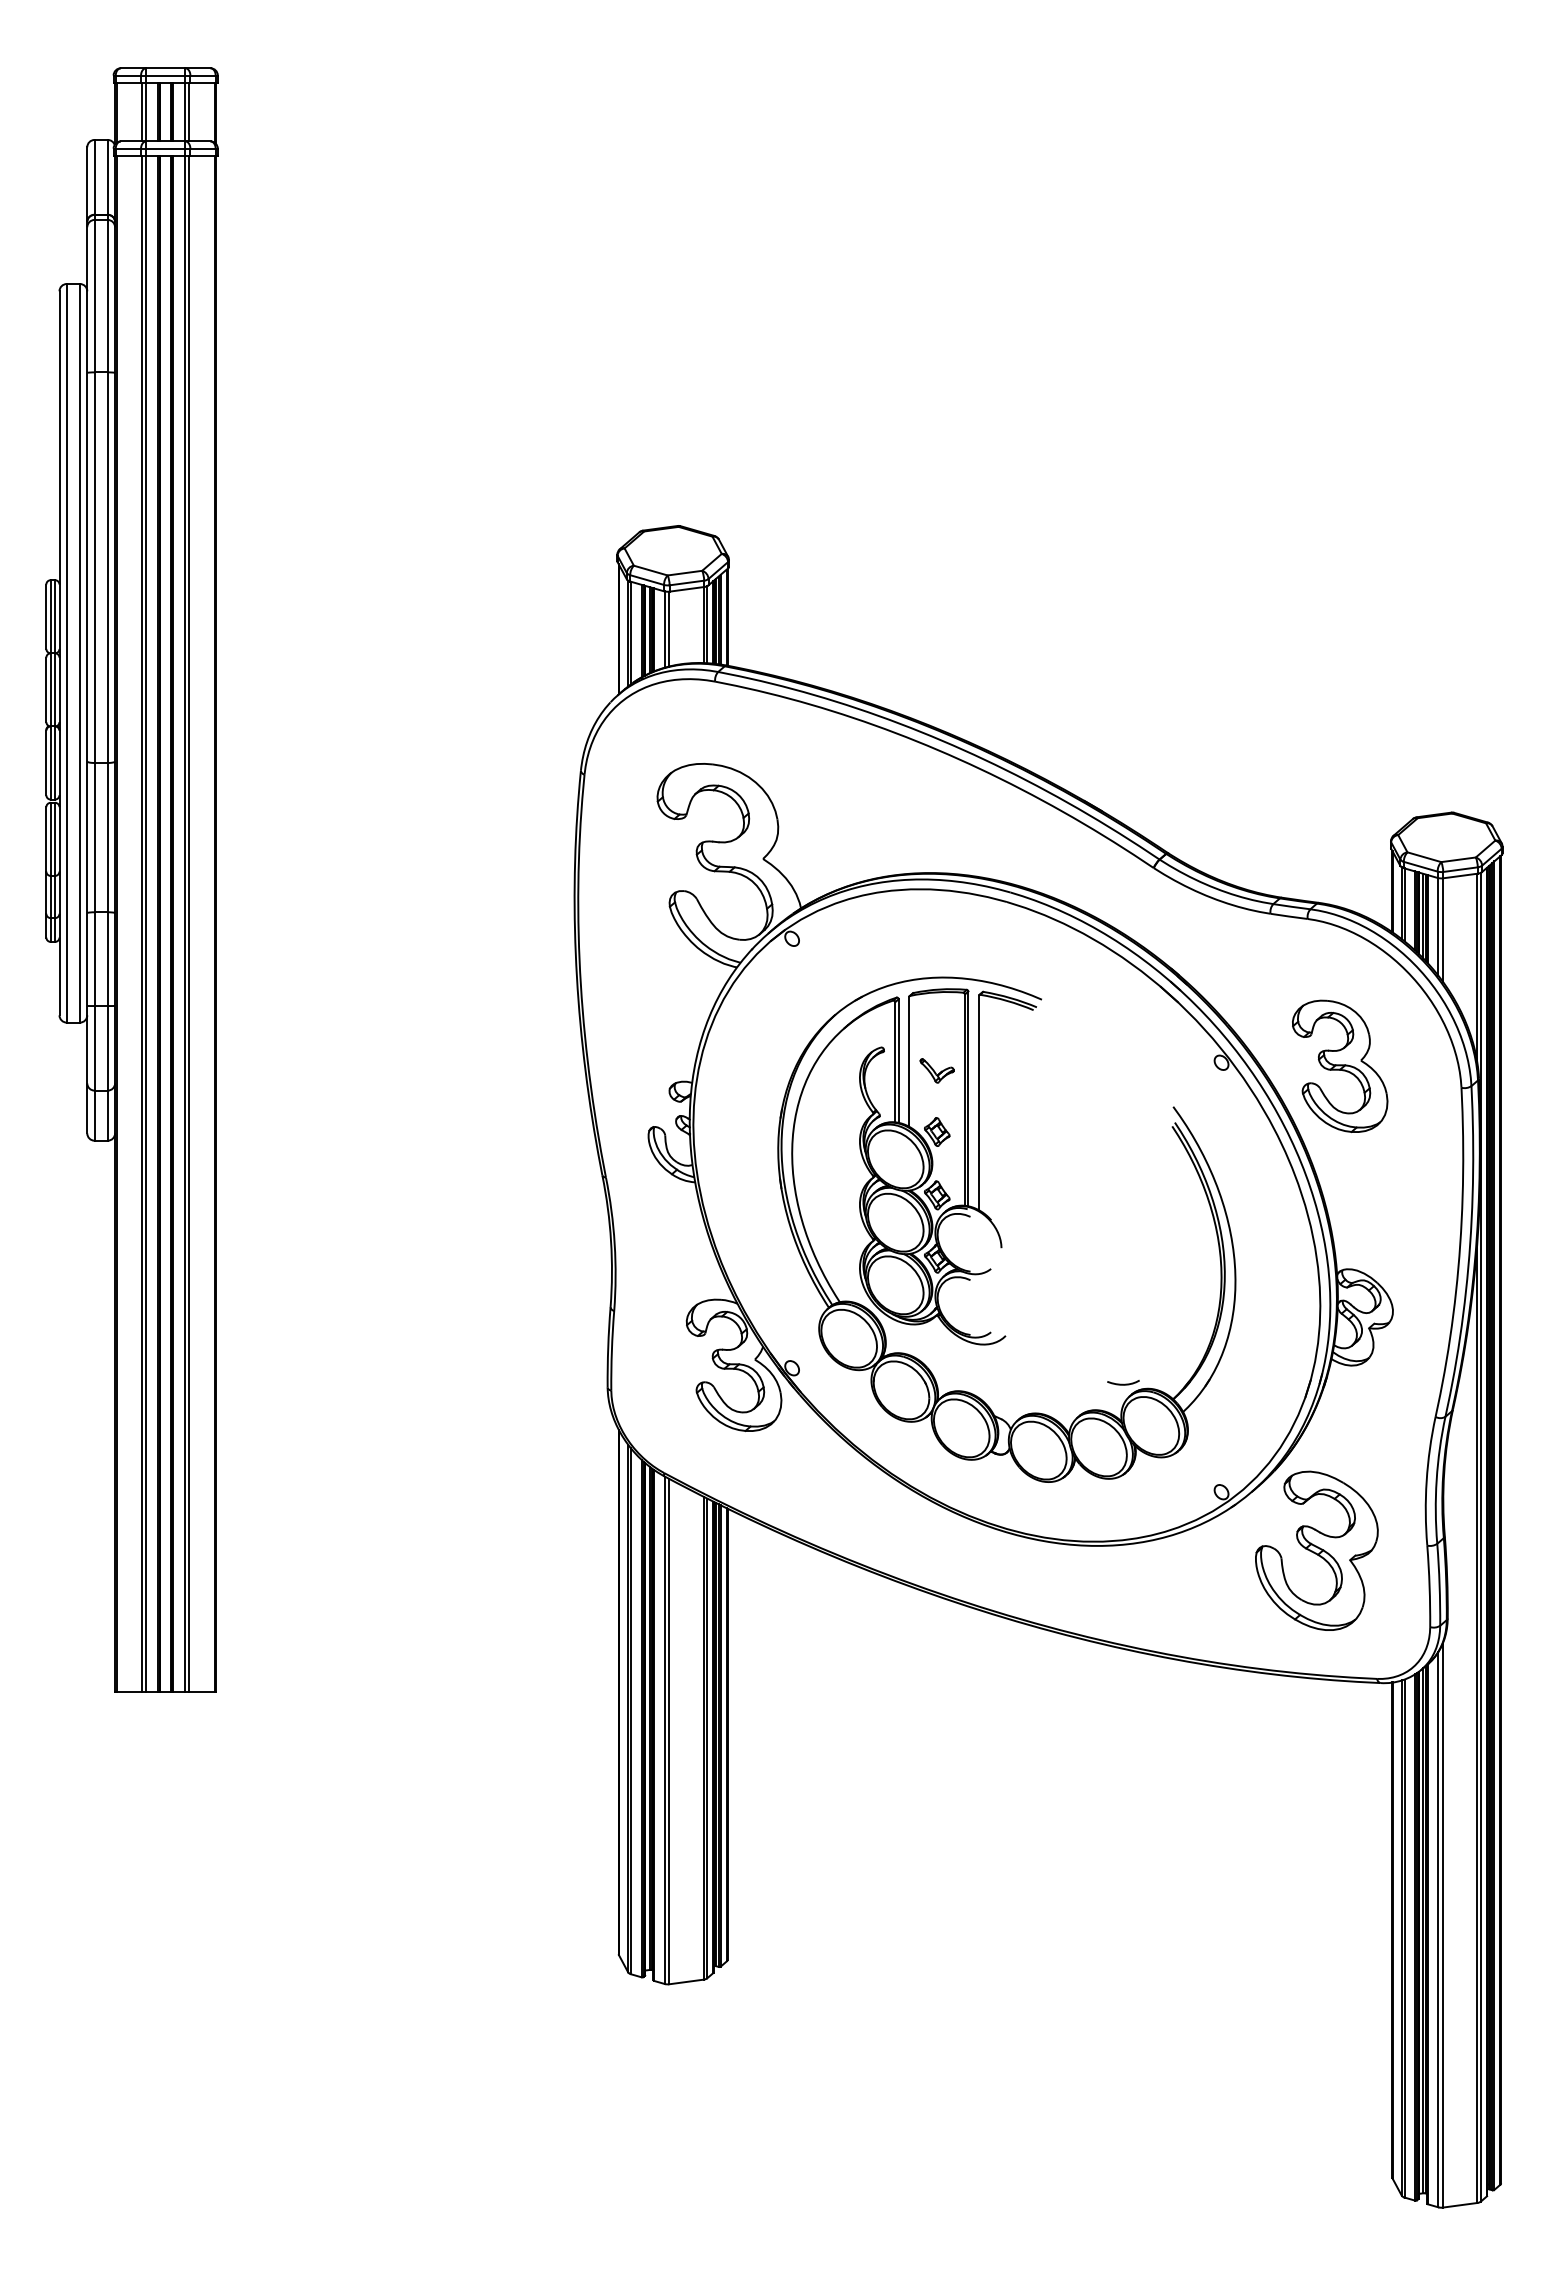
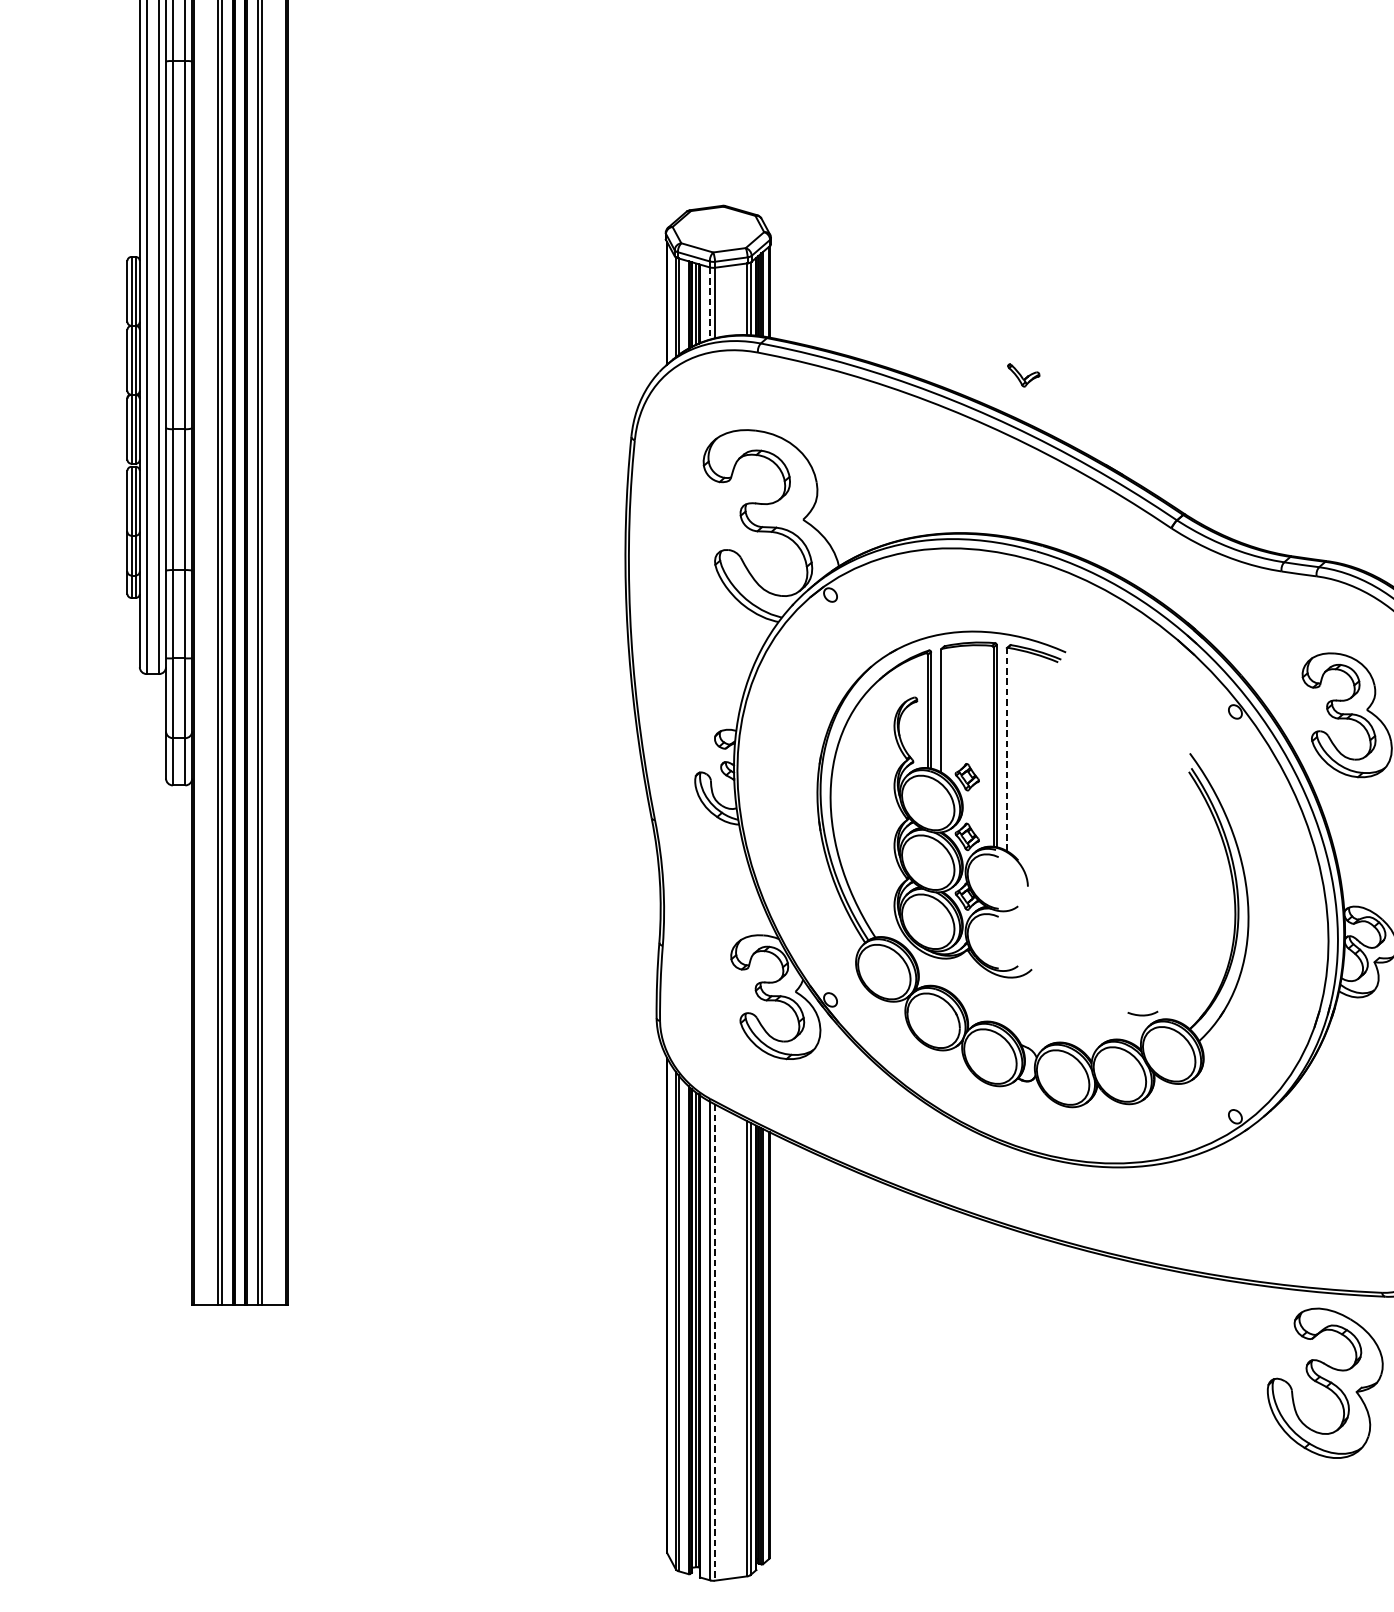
line: (664, 630) -> (710, 304), solid -> dashed
part: (936, 1070) -> (1023, 375), moved
line: (979, 1102) -> (1007, 749), solid -> dashed
part: (1316, 1550) -> (1324, 1382), moved
line: (669, 1731) -> (714, 1342), solid -> dashed

